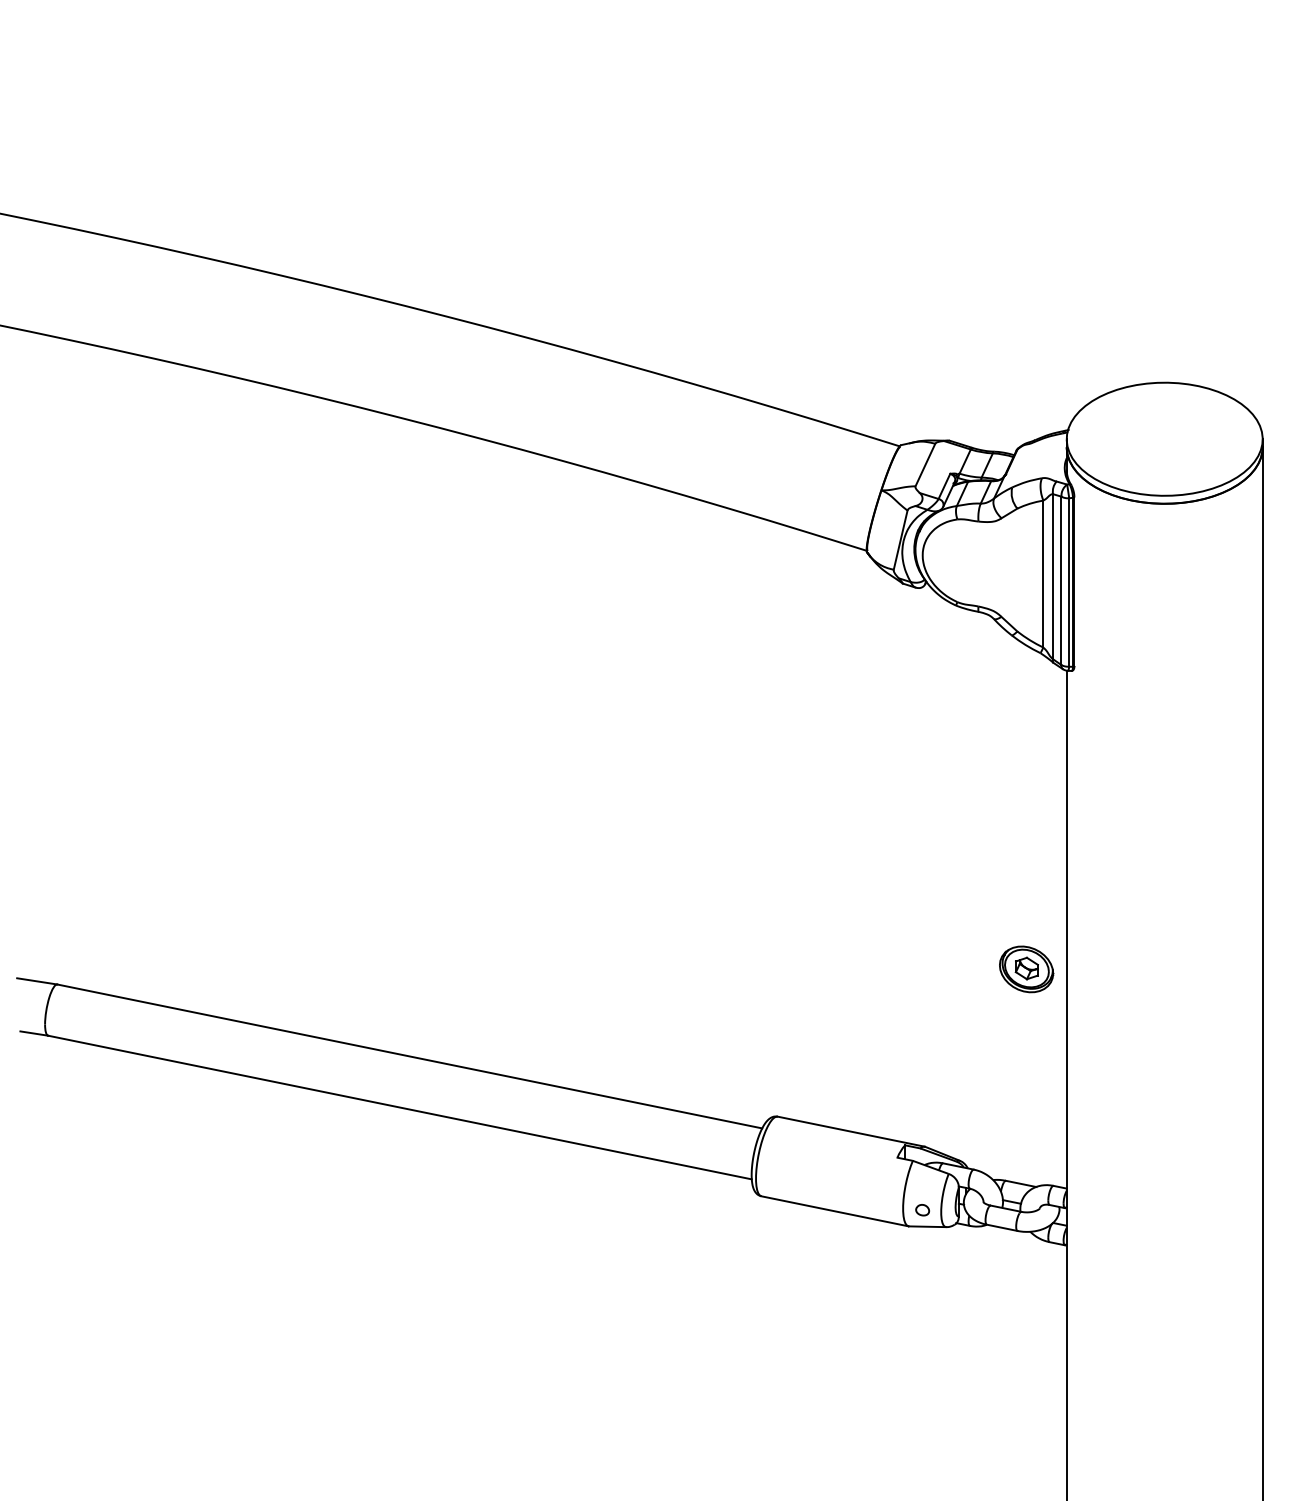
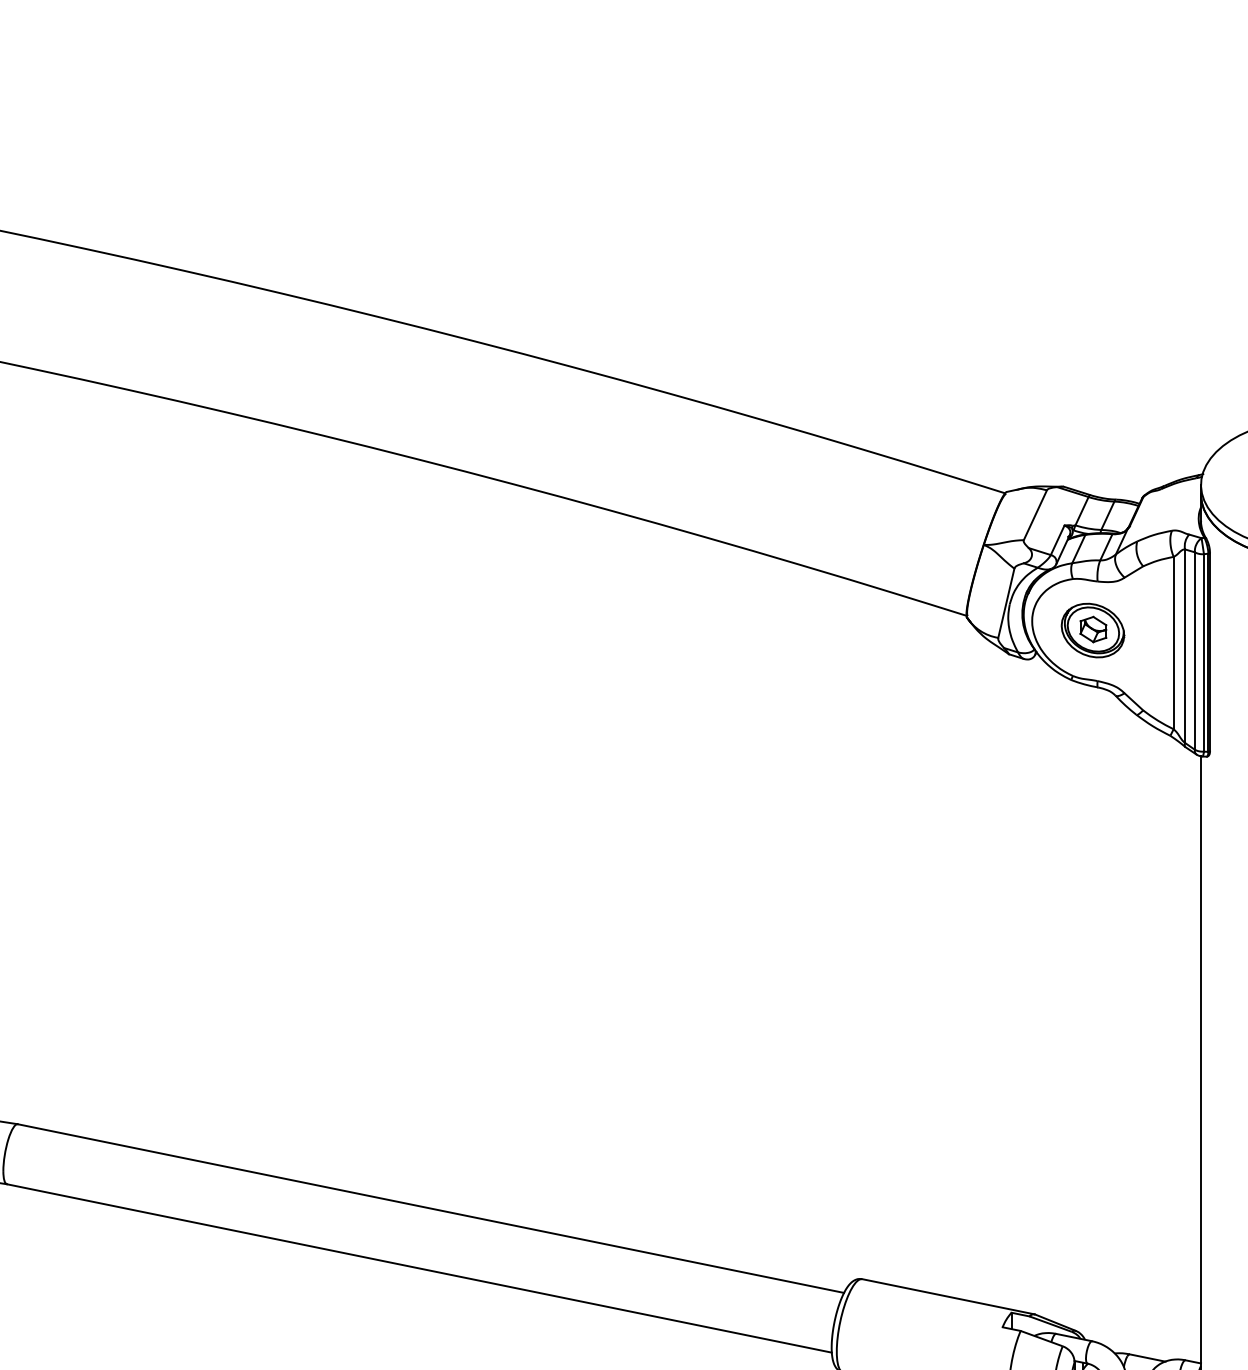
part: (1026, 969) -> (1092, 630), moved

